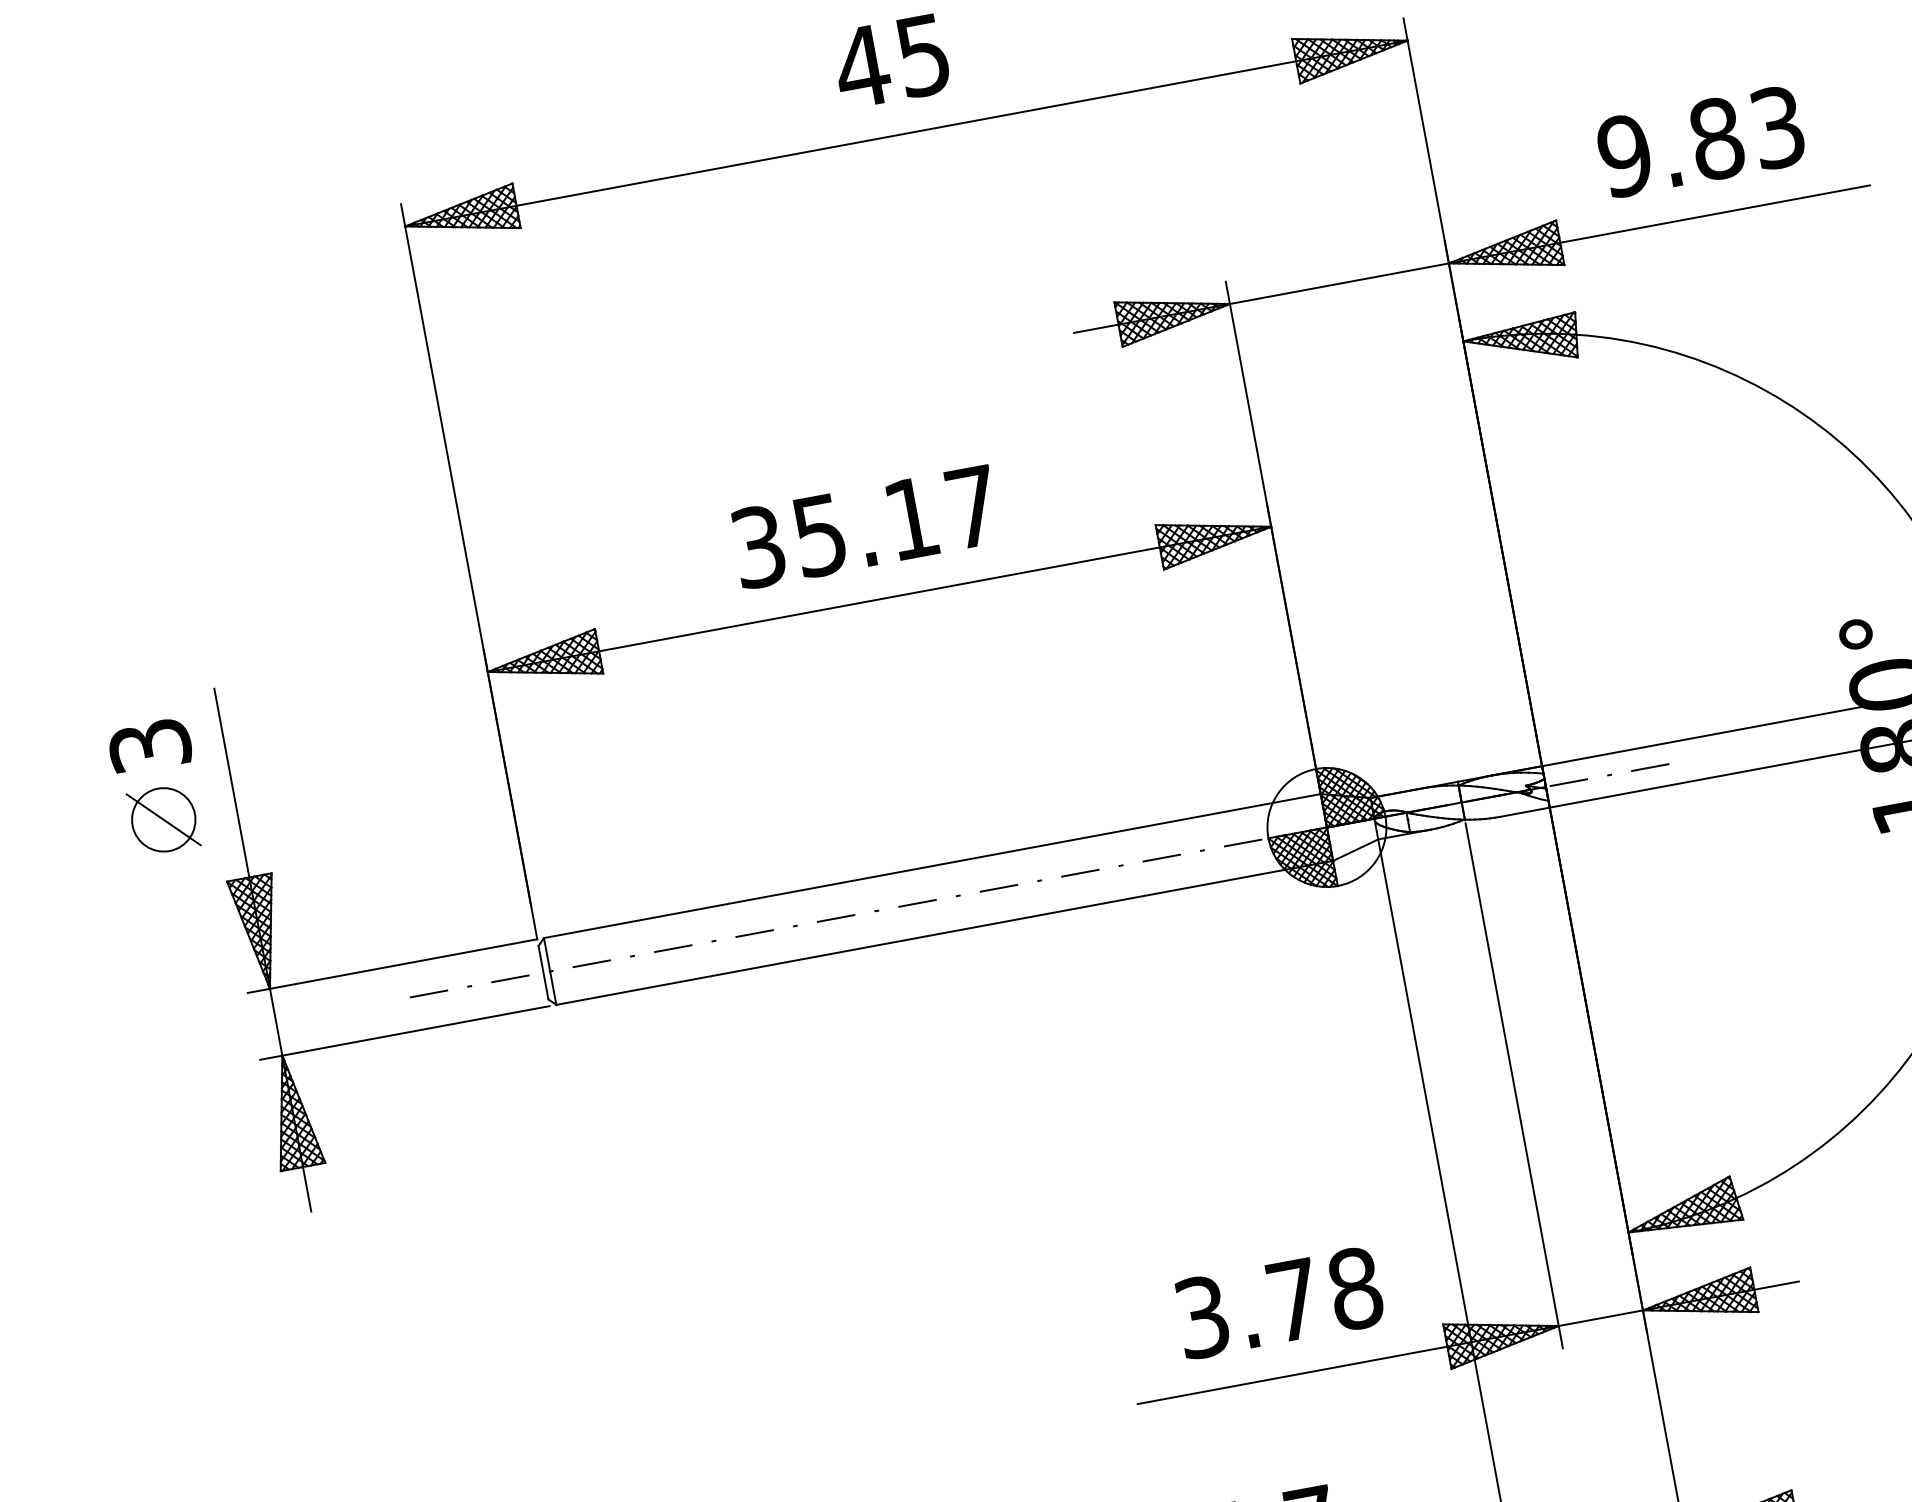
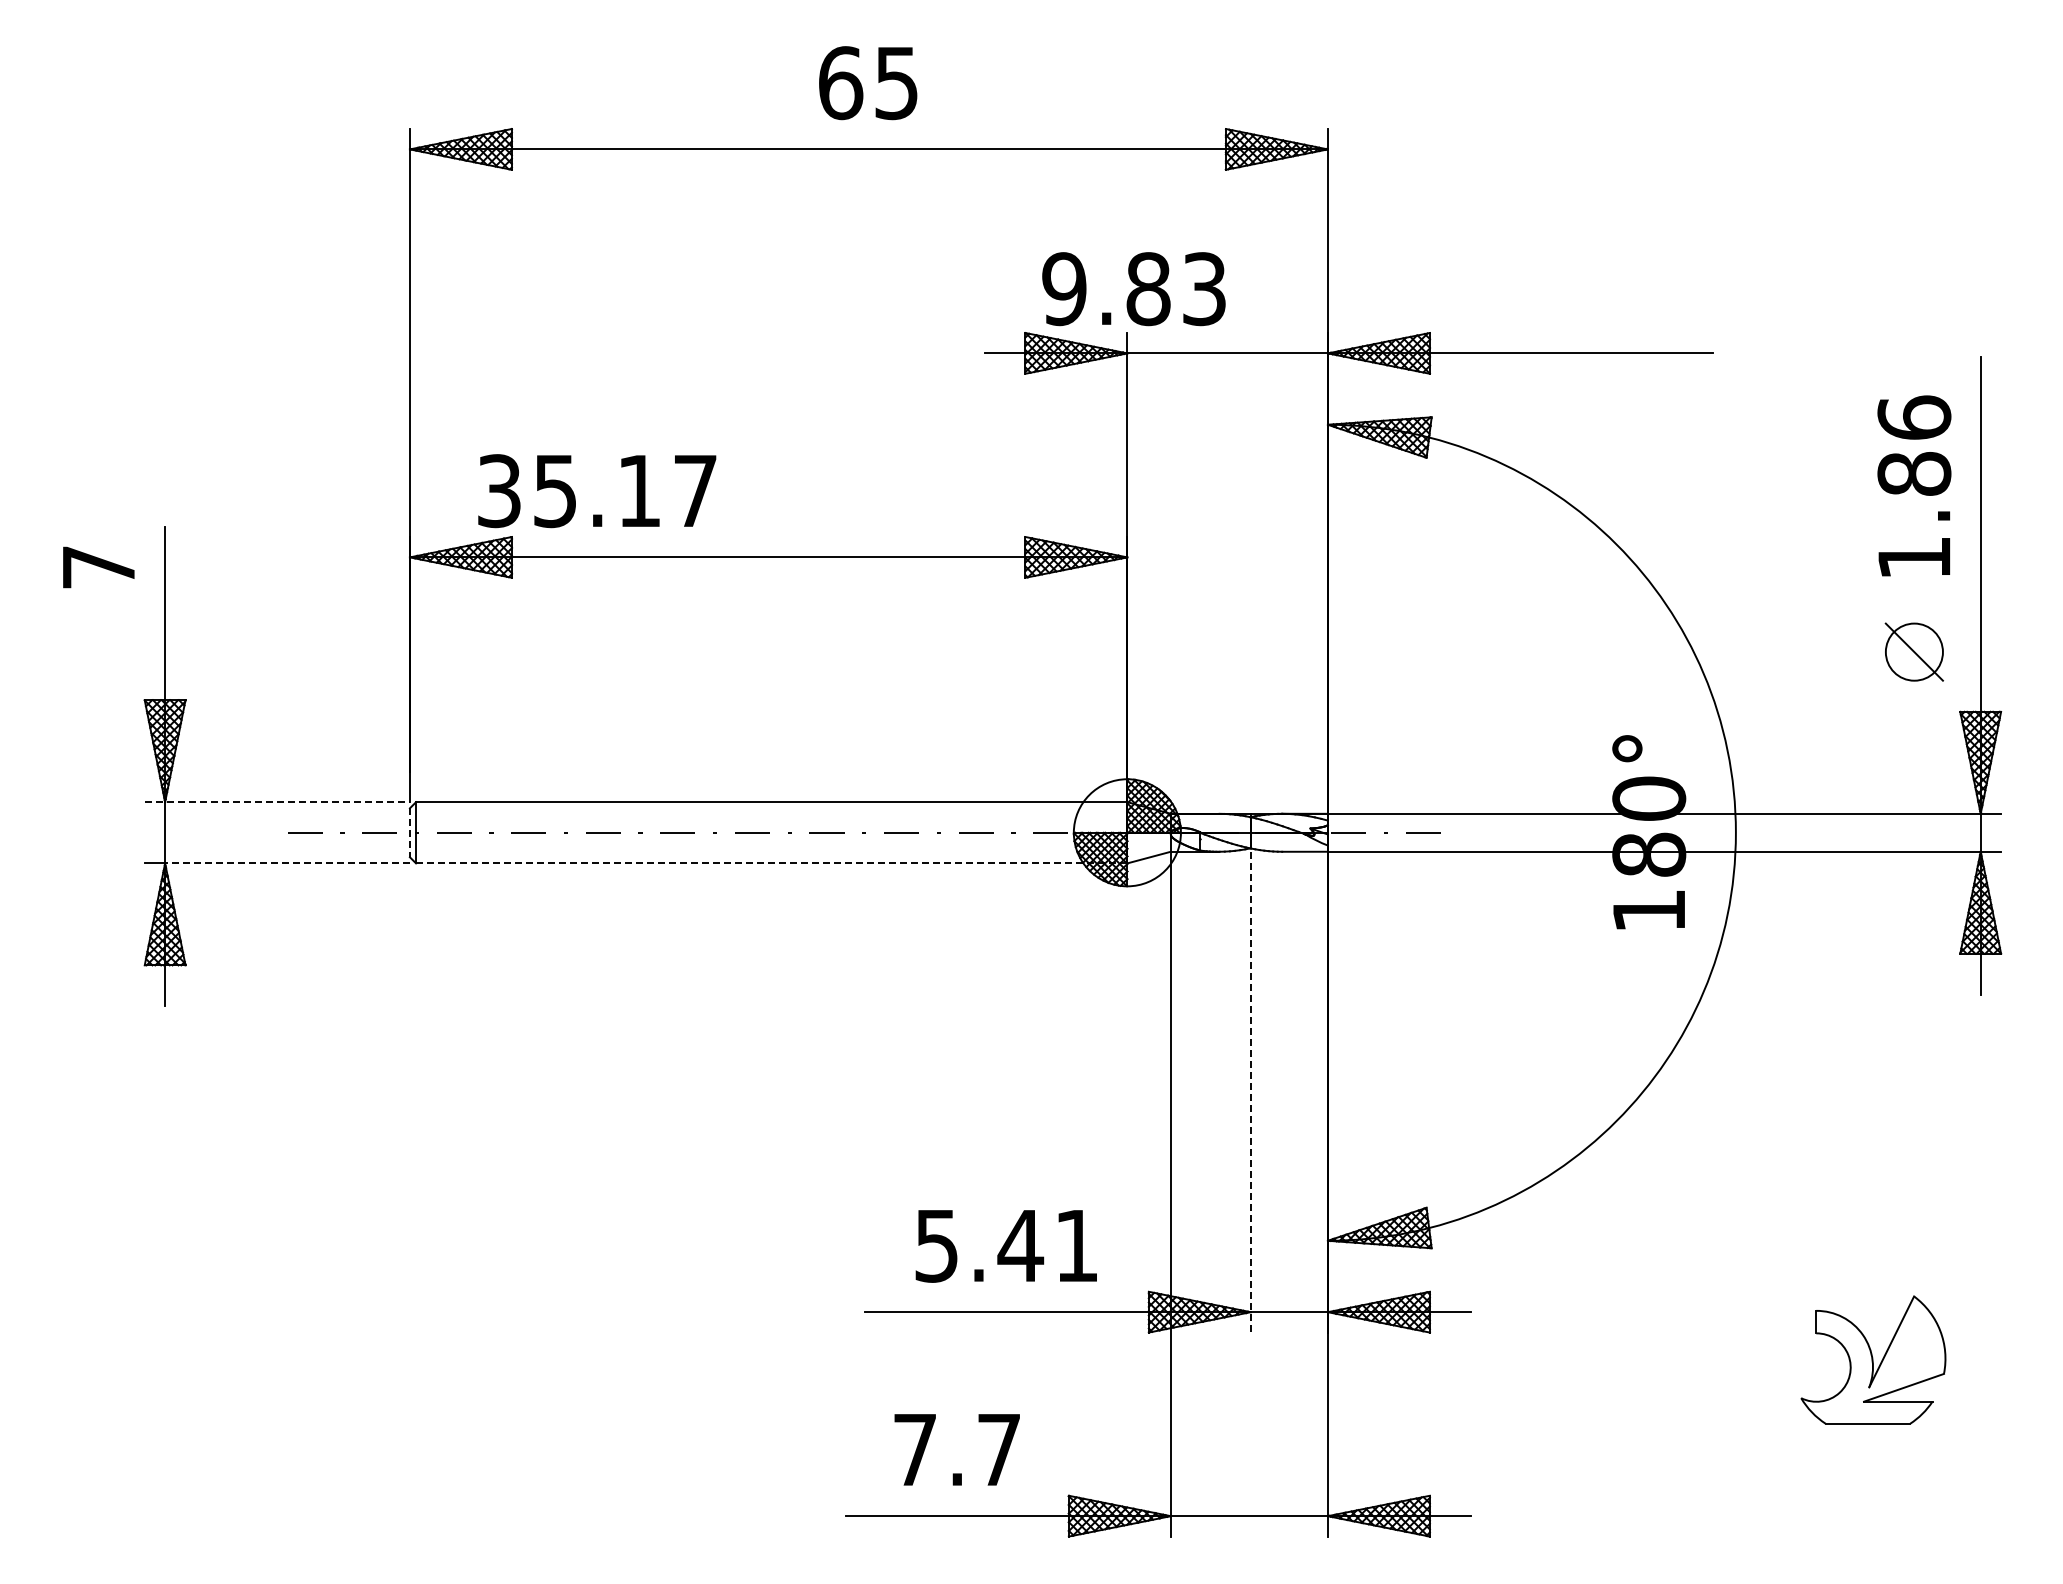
text: (862, 67) -> (840, 83), 45 -> 65
text: (1700, 142) -> (1133, 289), moved
text: (865, 527) -> (597, 491), moved
text: (149, 746) -> (98, 567), 3 -> 7
part: (163, 819) -> (98, 634), removed
line: (944, 933) -> (771, 863), solid -> dashed
line: (392, 966) -> (277, 802), solid -> dashed
line: (543, 973) -> (409, 833), solid -> dashed
line: (416, 1031) -> (287, 863), solid -> dashed
line: (1513, 1086) -> (1250, 1092), solid -> dashed
text: (1279, 1302) -> (1007, 1245), 3.78 -> 5.41

